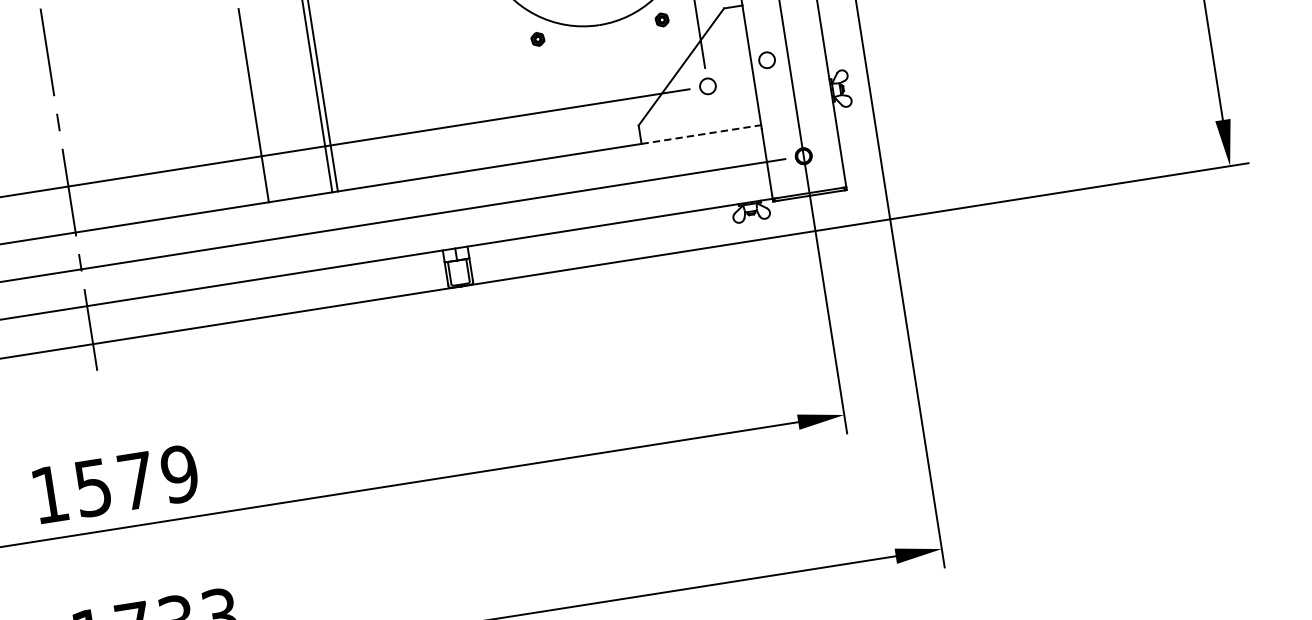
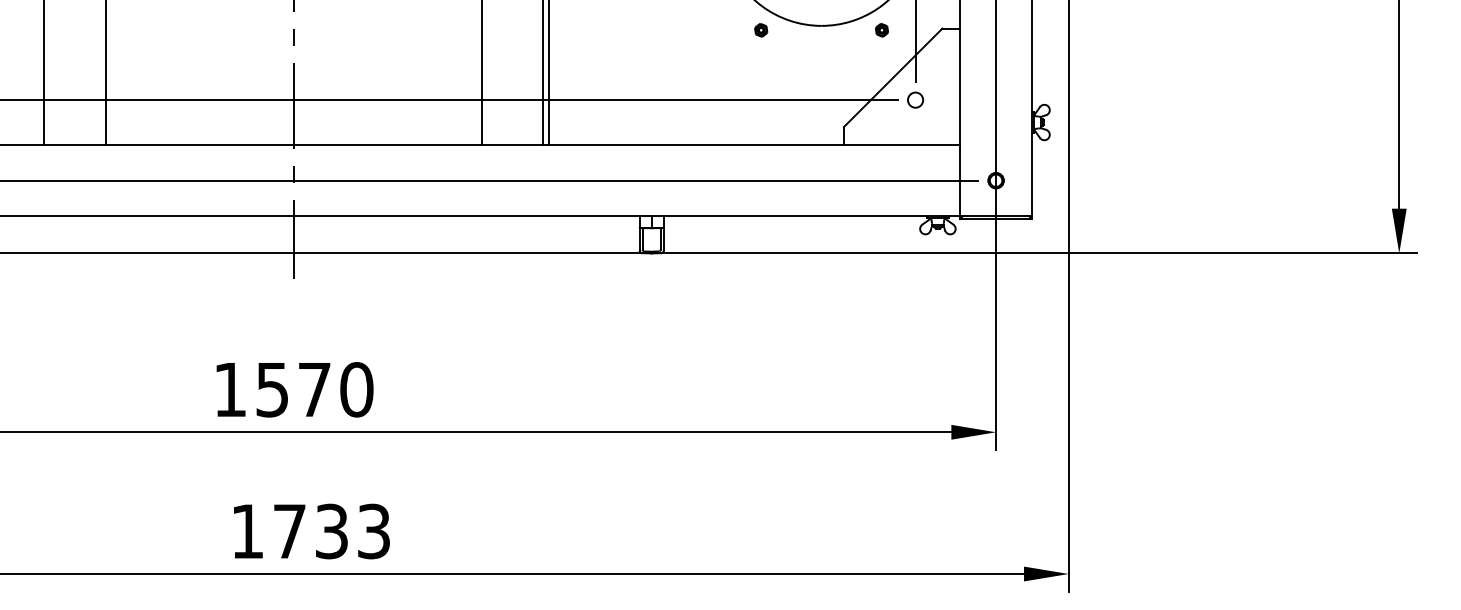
circle: (766, 59) -> (975, 83), removed
line: (701, 134) -> (902, 144), dashed -> solid
text: (179, 474) -> (356, 389), 1579 -> 1570

